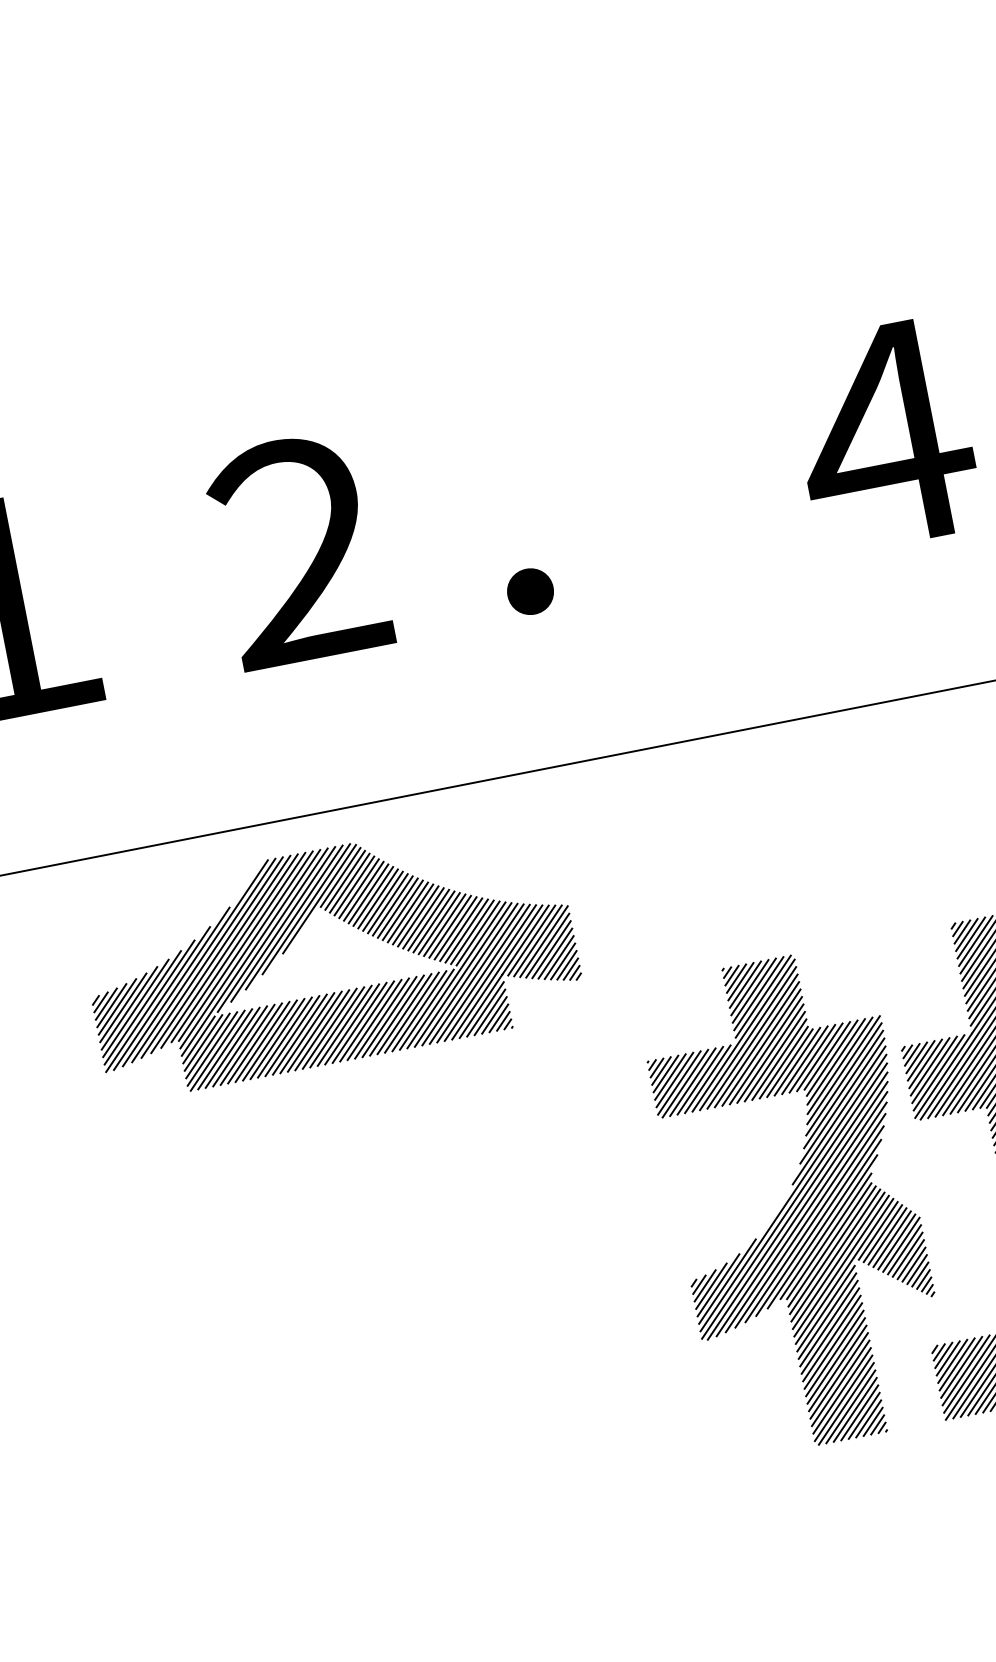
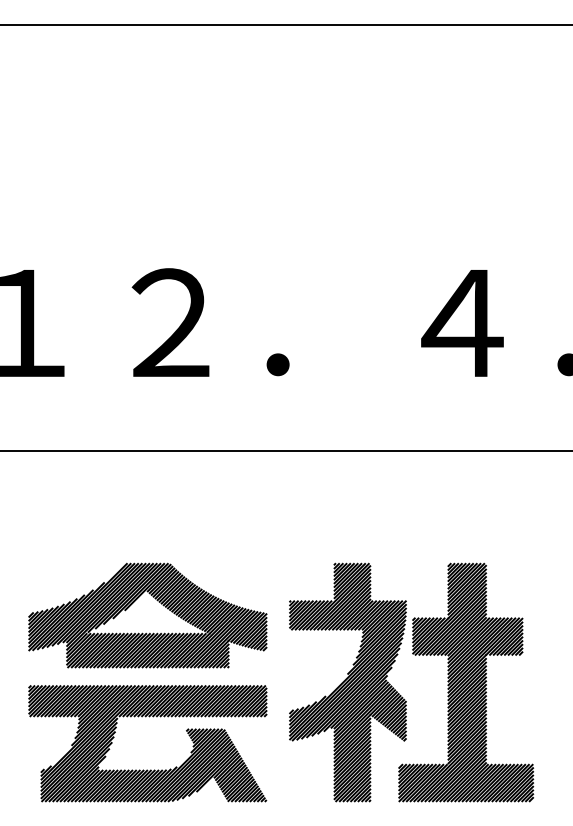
part: (329, 955) -> (147, 615), moved
part: (427, 1455) -> (147, 769), added

